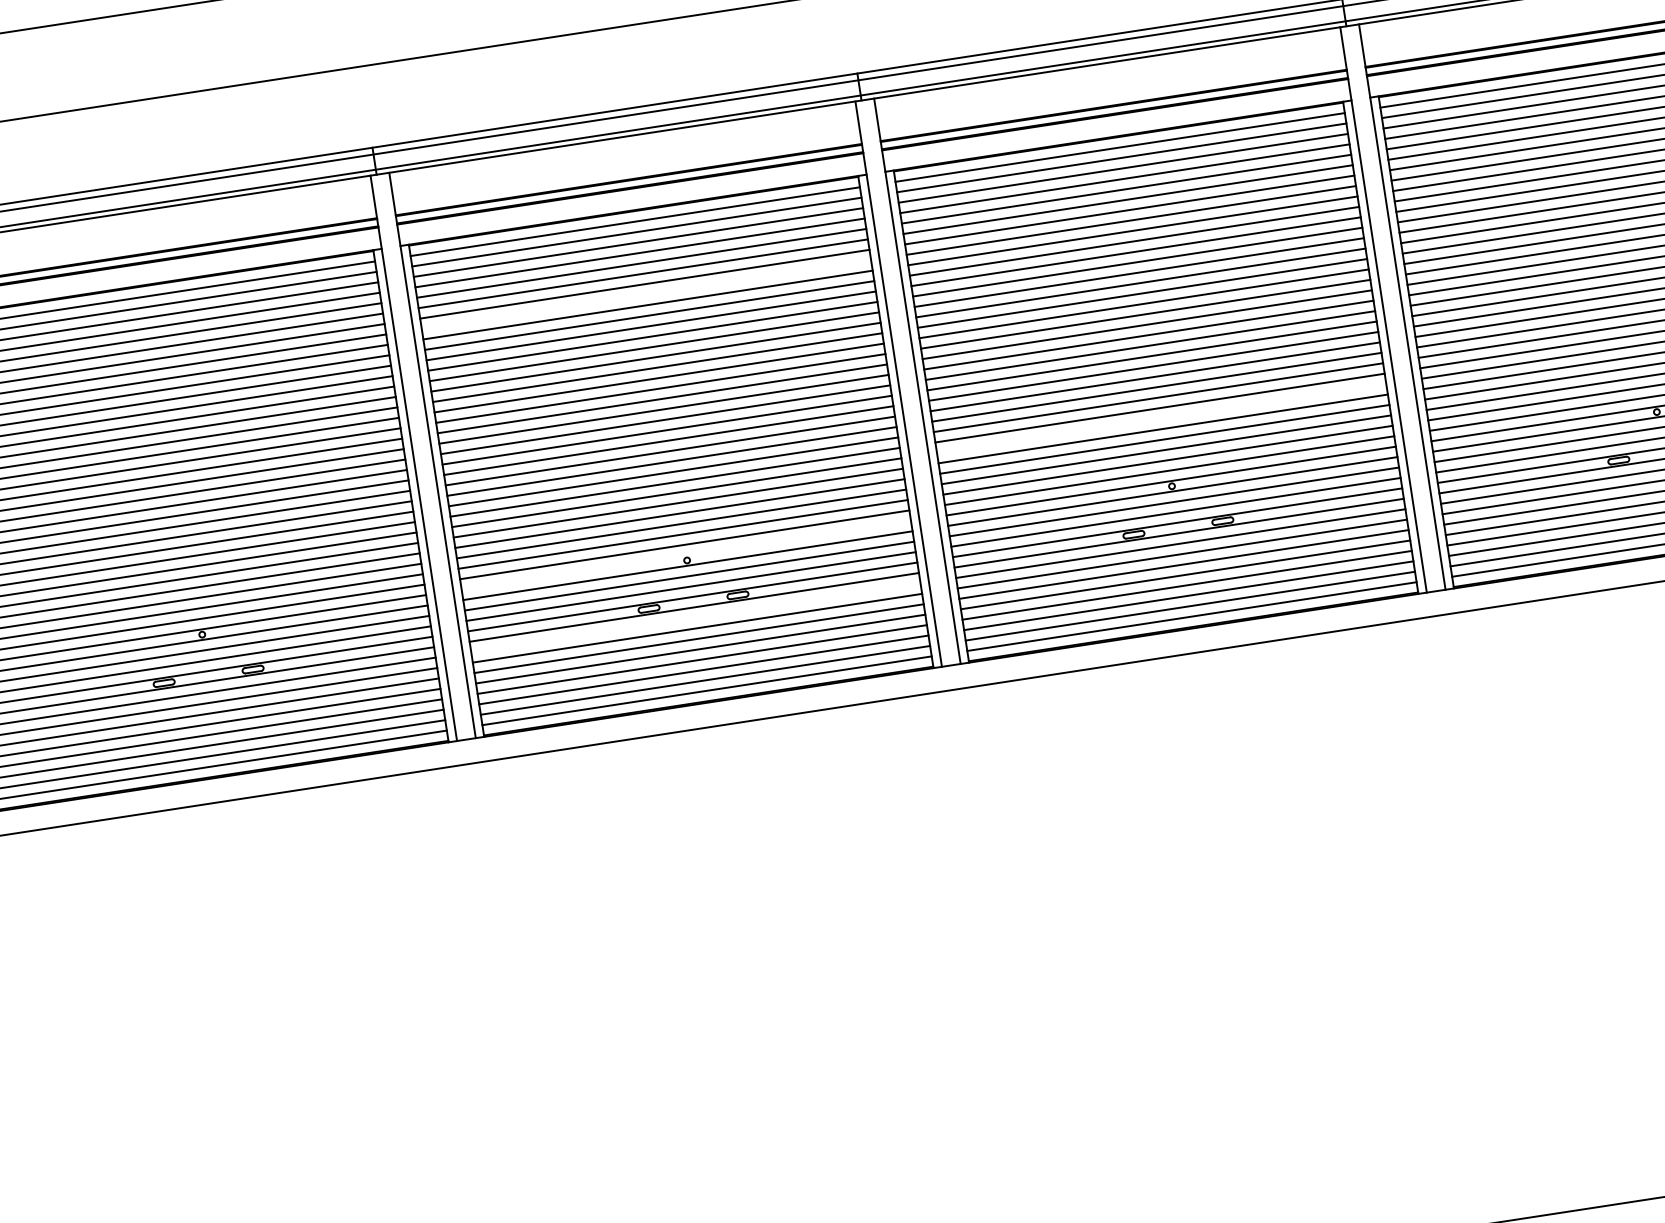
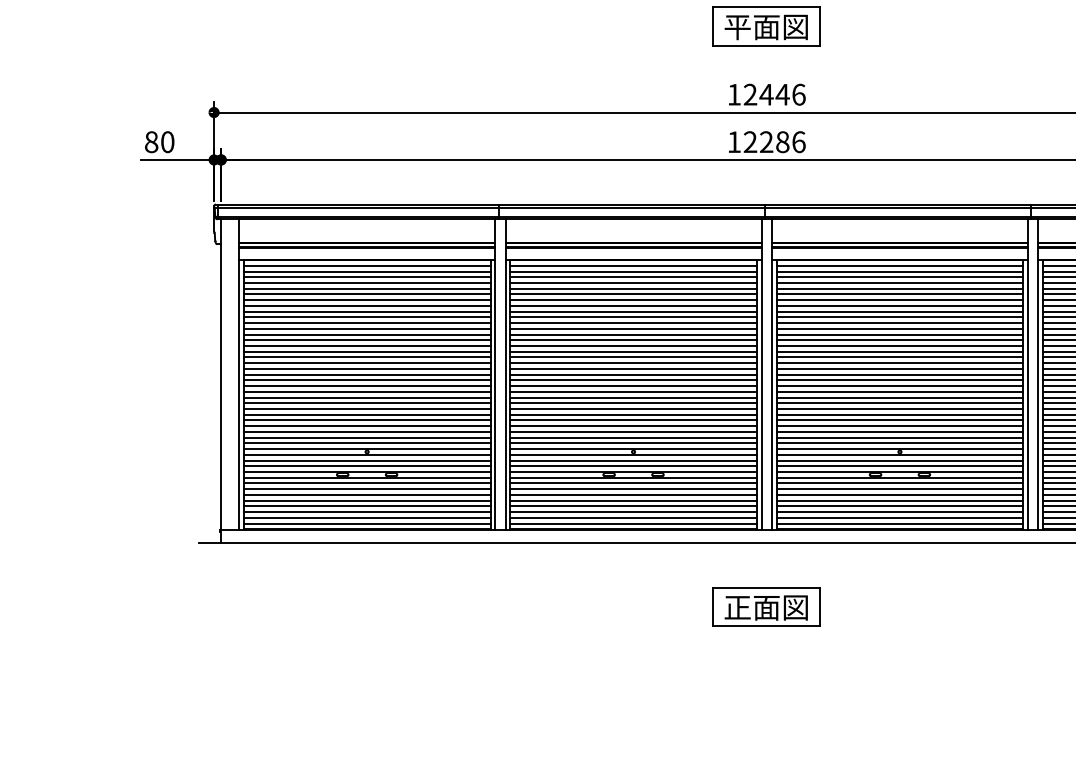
line: (646, 293) -> (633, 305), added
line: (1160, 418) -> (899, 414), added
line: (686, 556) -> (633, 449), added
line: (695, 617) -> (633, 483), added
part: (972, 804) -> (766, 606), added

